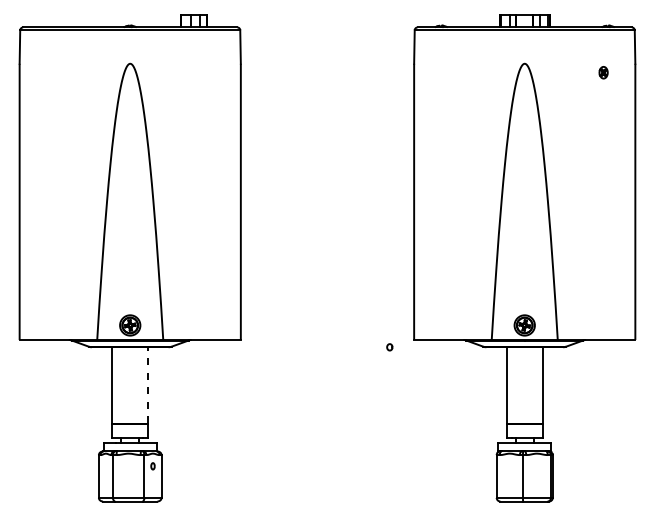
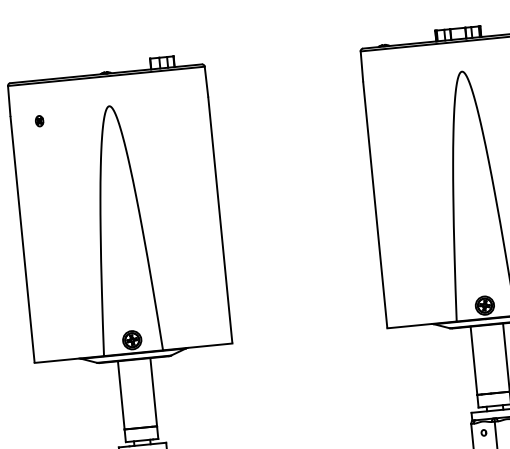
part: (51, 72) -> (39, 120), added
part: (389, 347) -> (483, 433), moved
line: (148, 384) -> (153, 391), dashed -> solid

